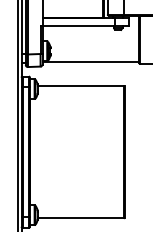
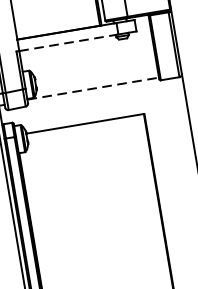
line: (79, 26) -> (69, 43), solid -> dashed
line: (91, 61) -> (93, 88), solid -> dashed

